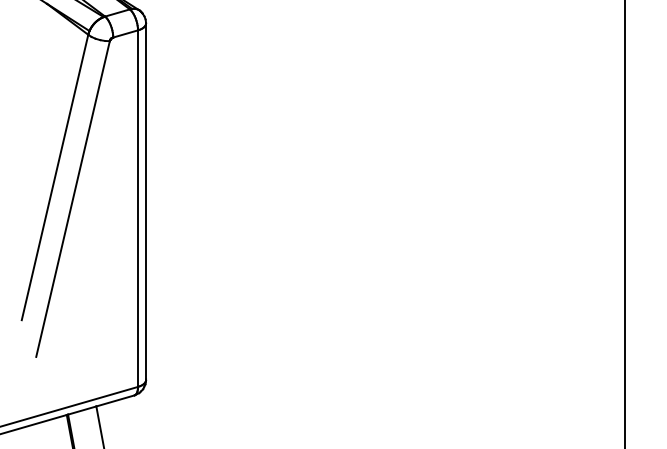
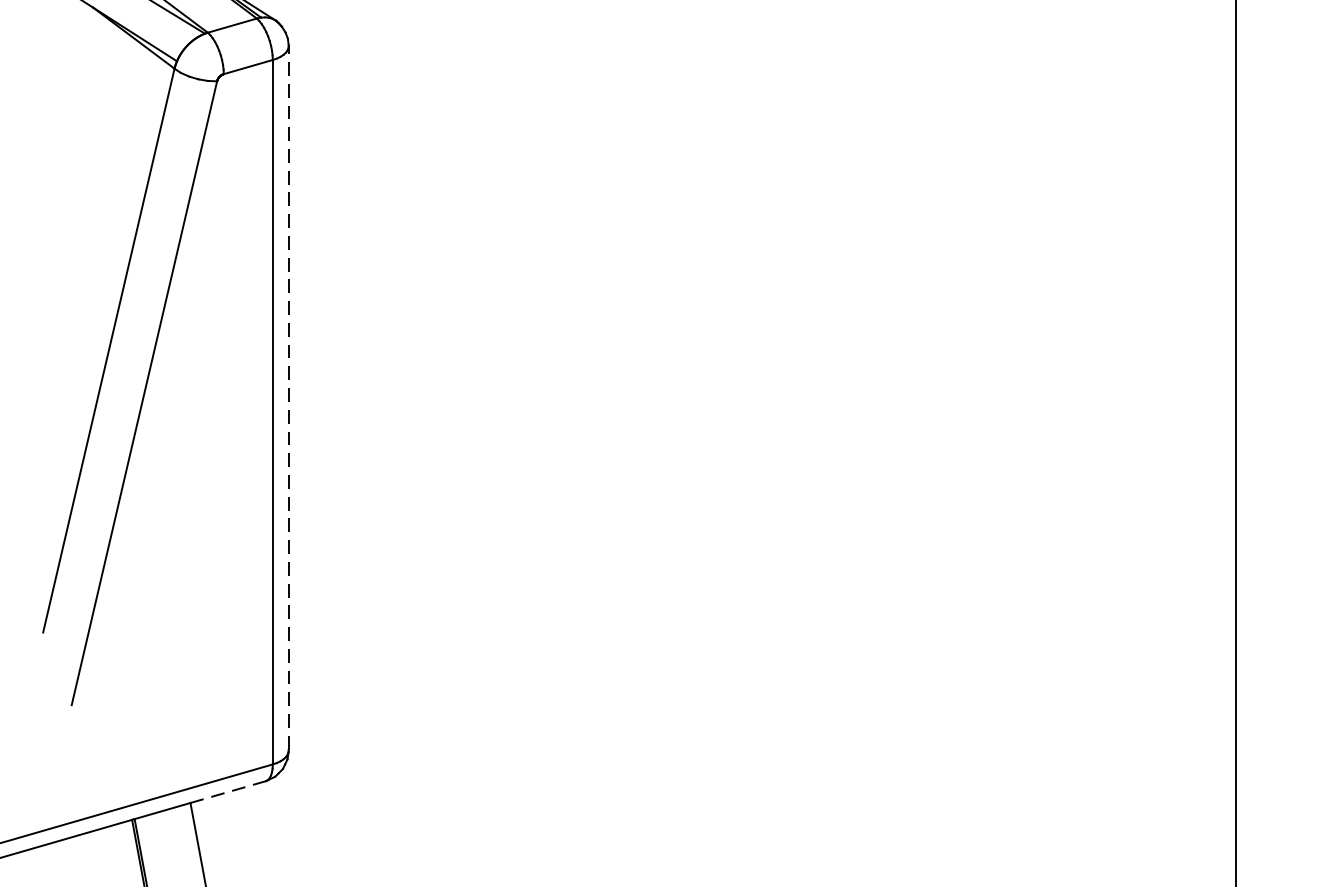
line: (146, 200) -> (289, 396), solid -> dashed
line: (115, 400) -> (228, 791), solid -> dashed

